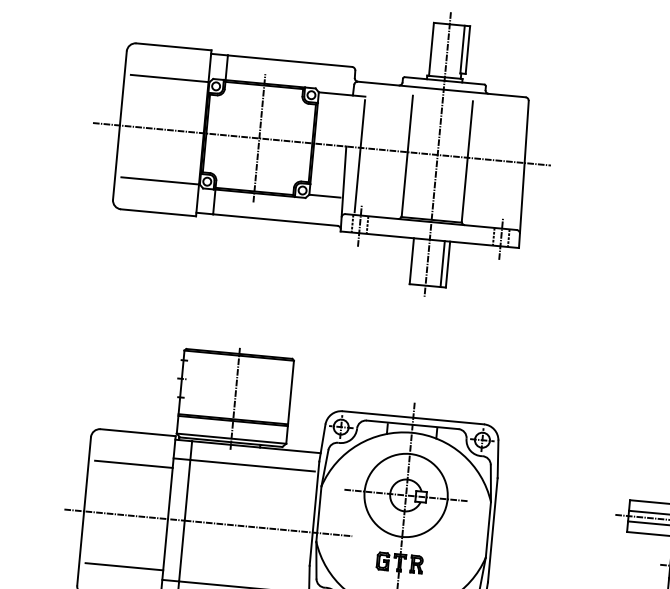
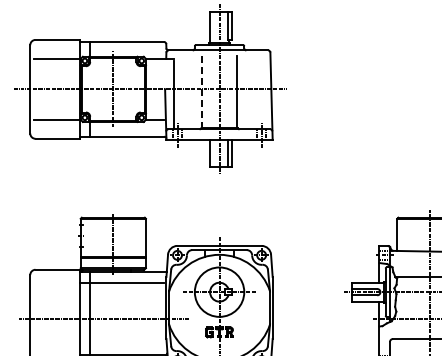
line: (407, 155) -> (201, 91), solid -> dashed
line: (132, 463) -> (56, 288), removed
line: (123, 566) -> (56, 349), removed

